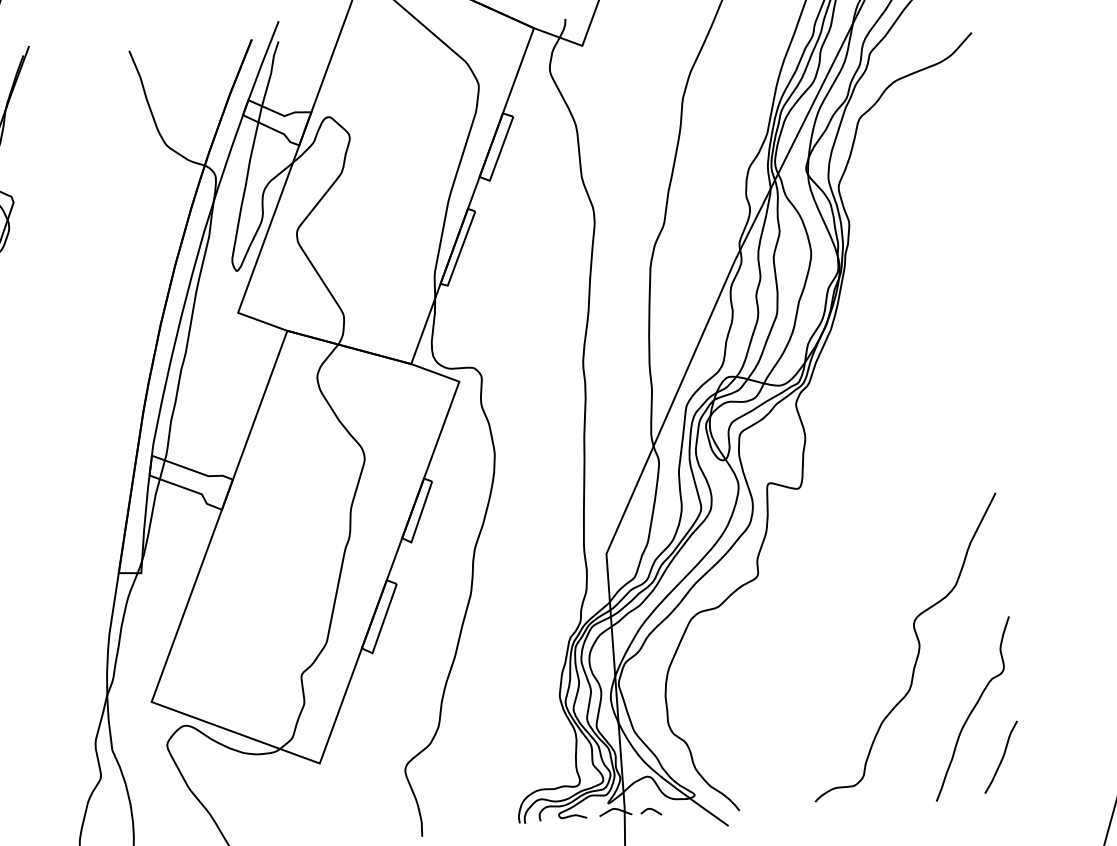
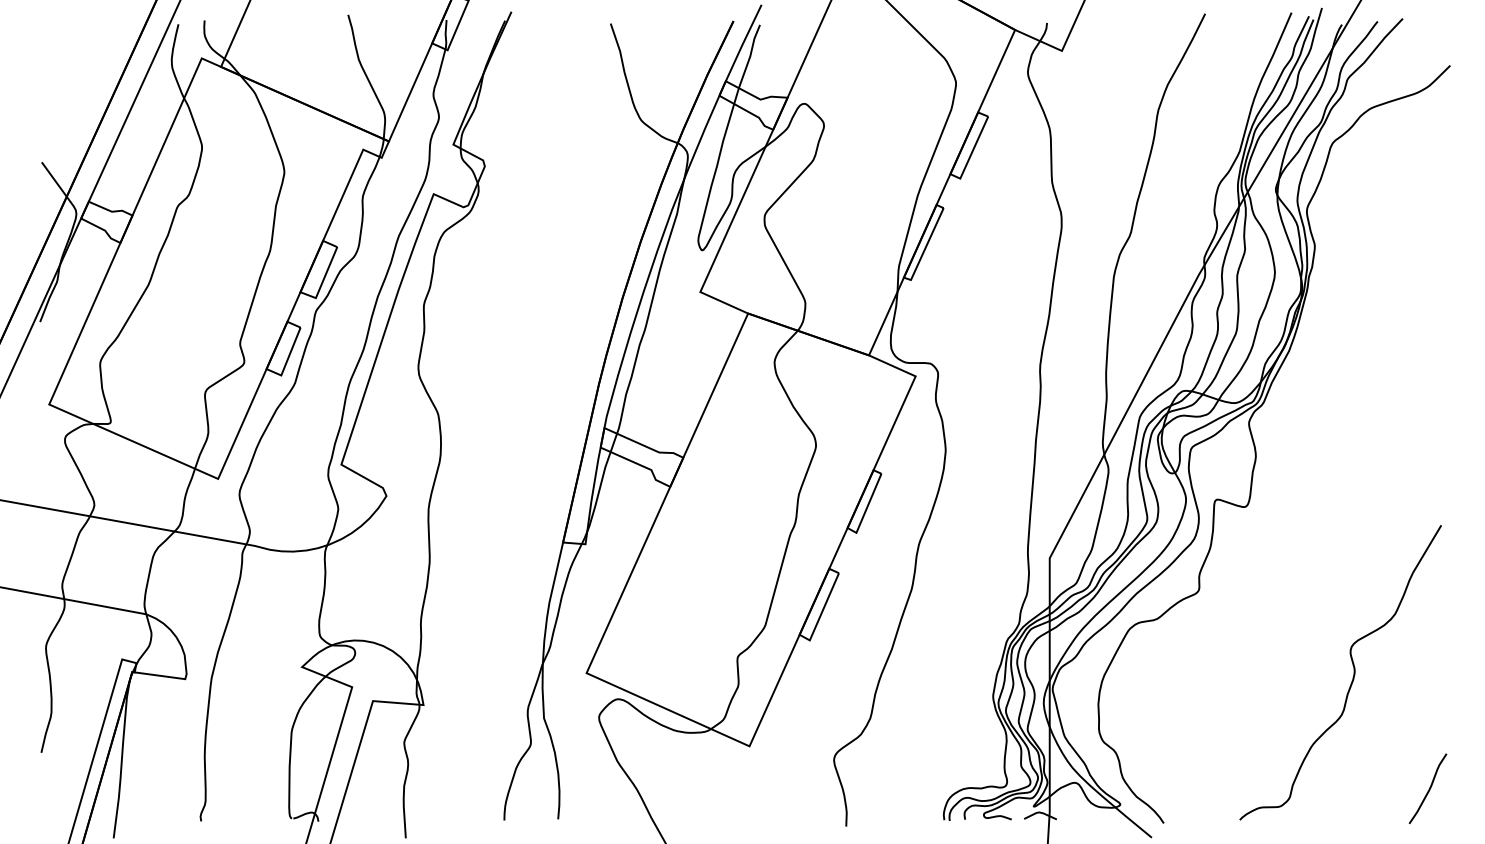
curve: (972, 708) -> (1402, 738), removed
curve: (650, 810) -> (1075, 816), removed

